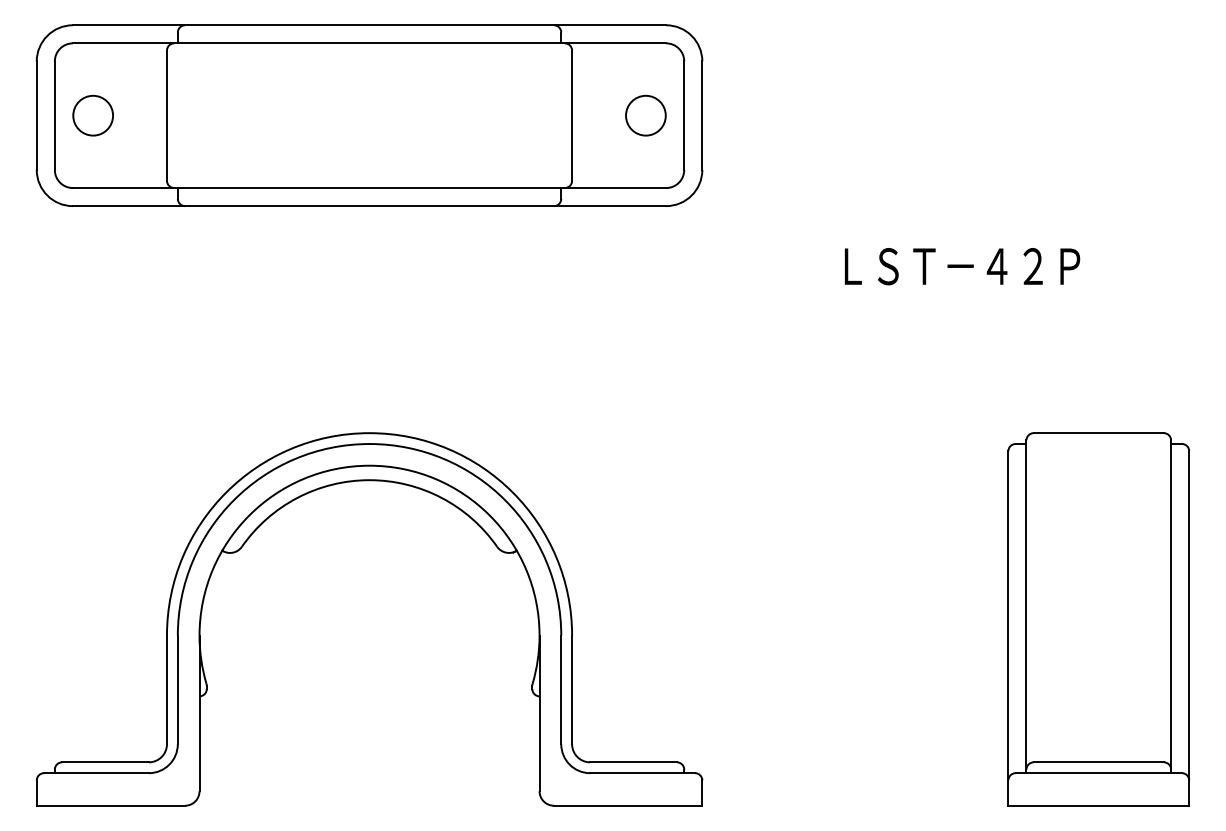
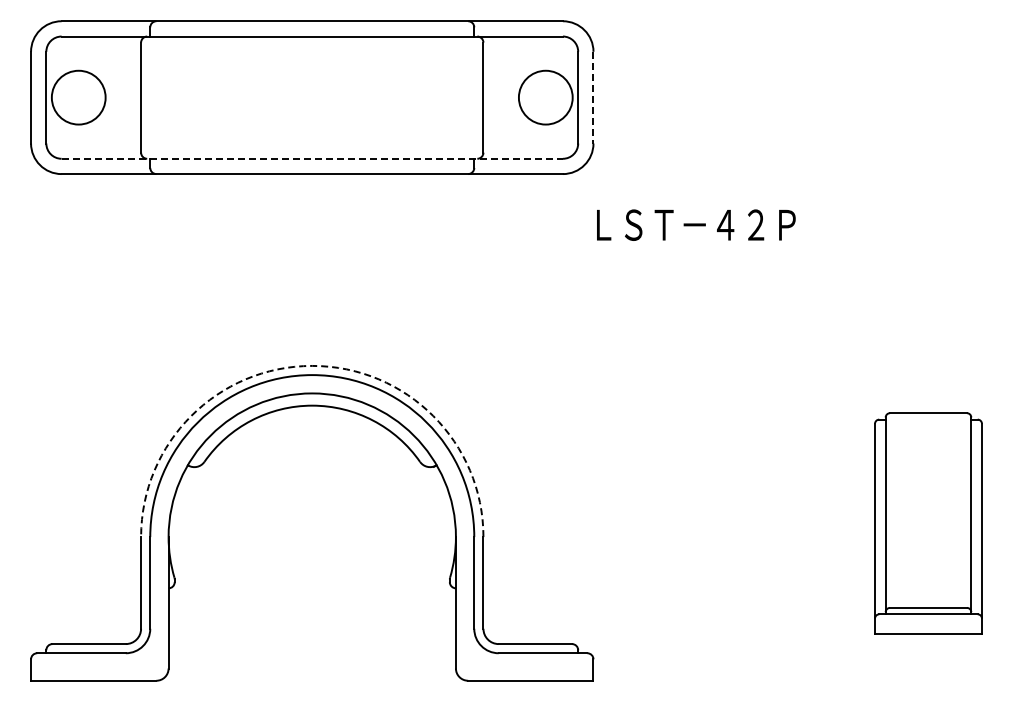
circle: (92, 115) -> (78, 97), size x1.6
circle: (645, 115) -> (545, 97), size x1.6
line: (702, 115) -> (593, 97), solid -> dashed
line: (369, 187) -> (312, 158), solid -> dashed
text: (962, 265) -> (696, 224), moved
arc: (369, 432) -> (312, 365), solid -> dashed
part: (1098, 619) -> (928, 523), size x0.7

